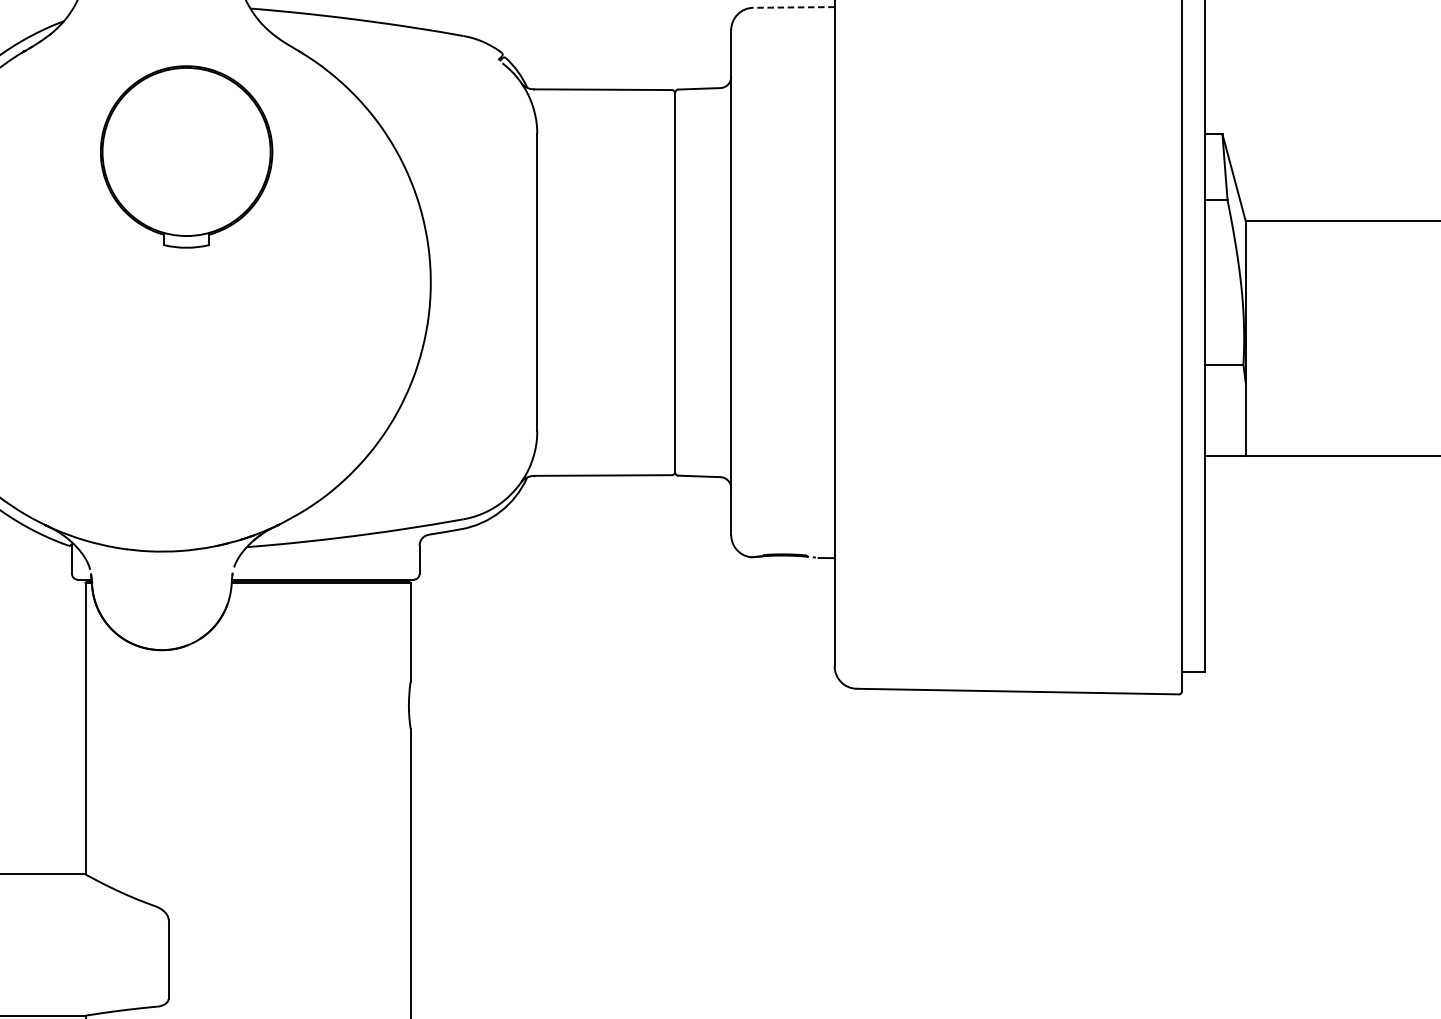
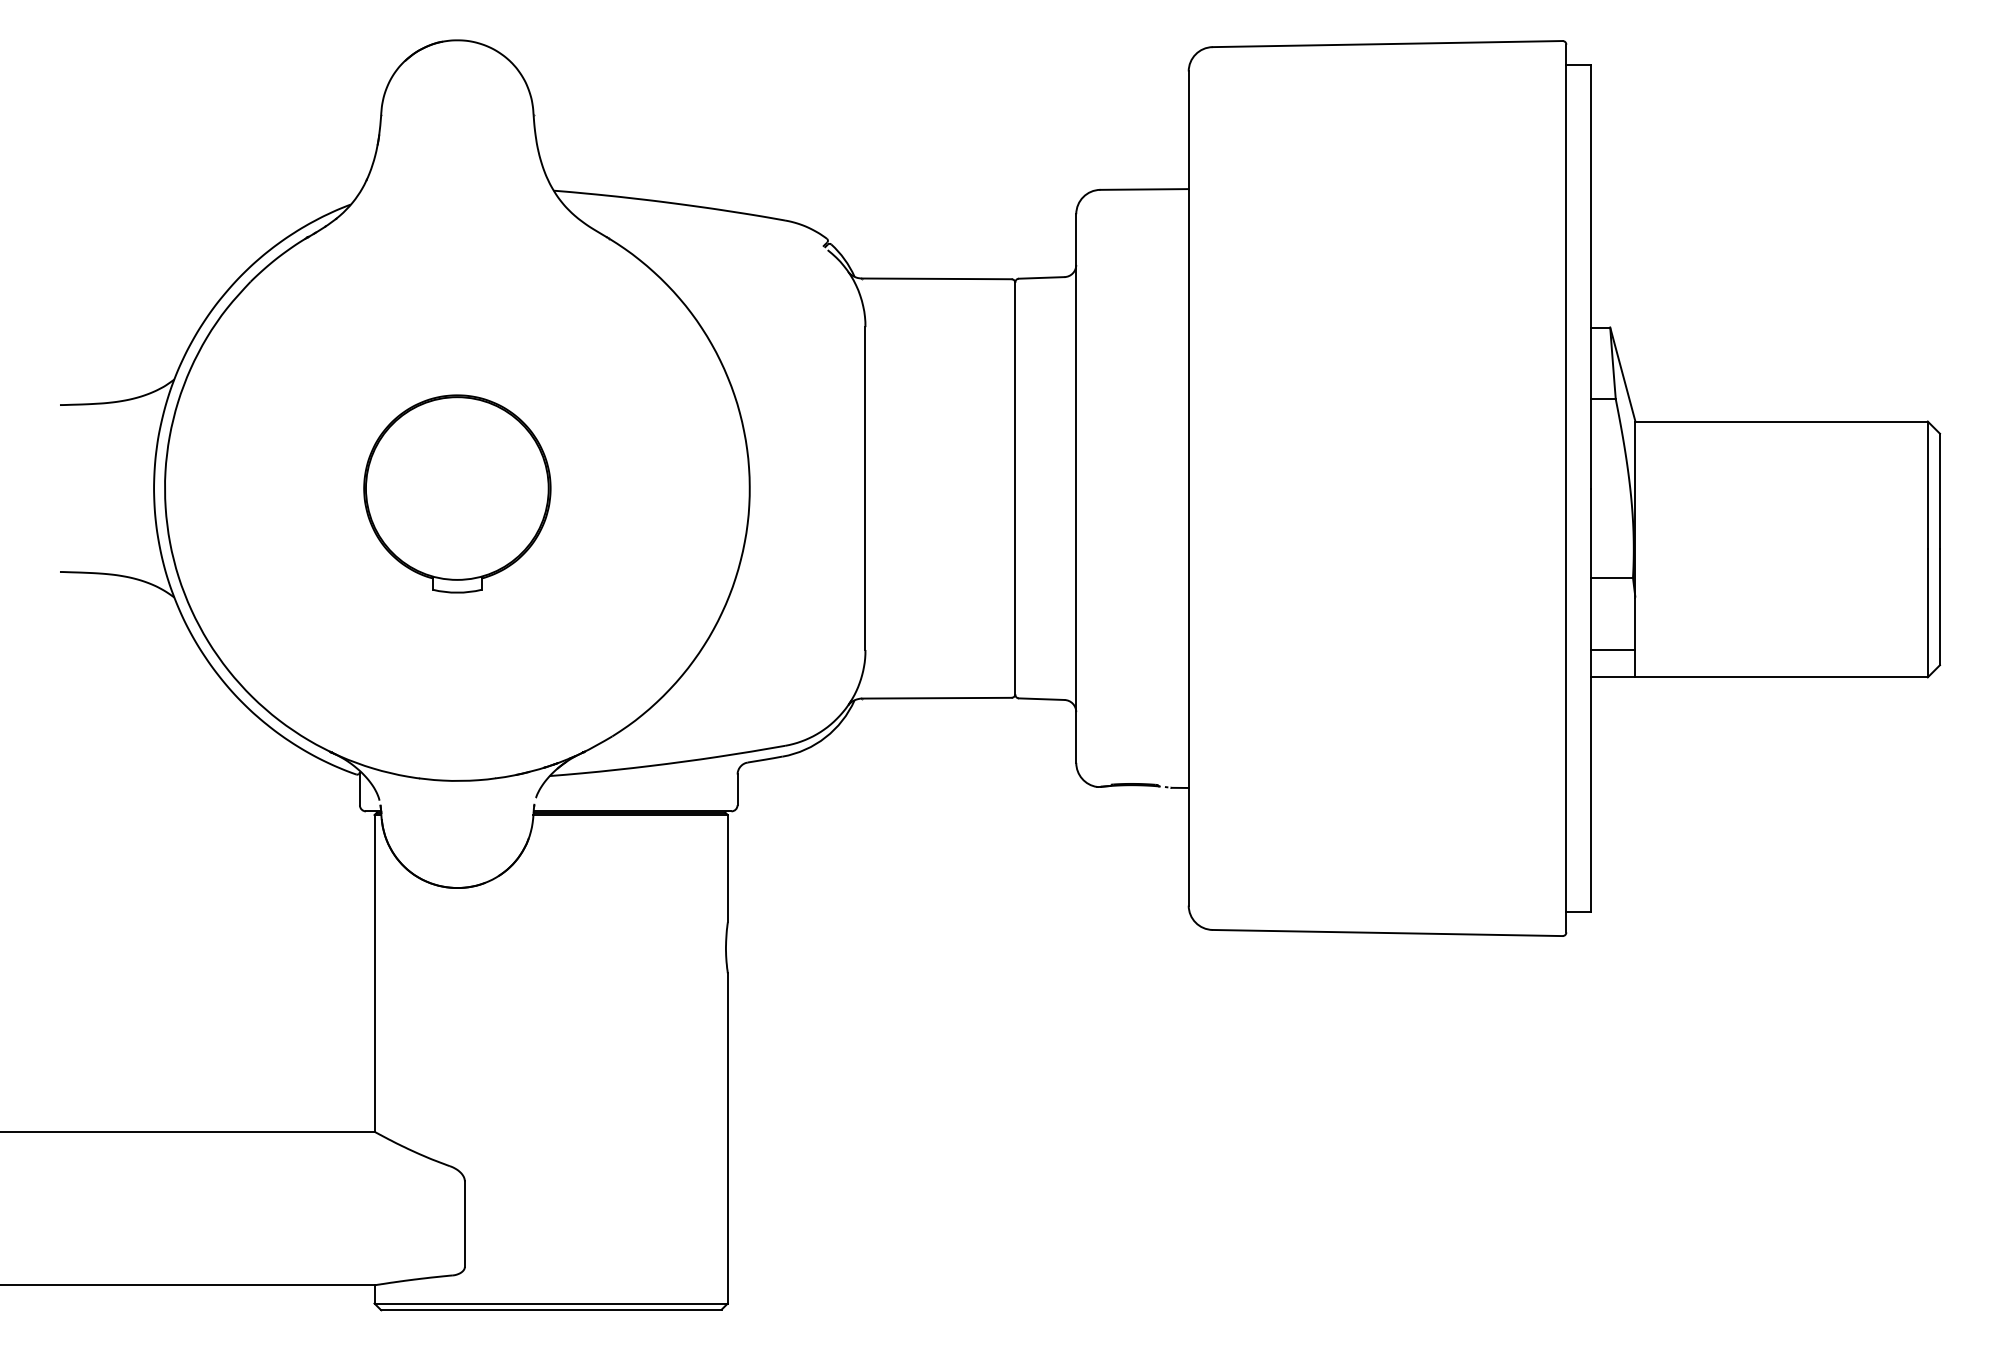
line: (793, 7) -> (1144, 189), dashed -> solid
part: (186, 156) -> (457, 493), moved
line: (1224, 430) -> (1612, 649), added

